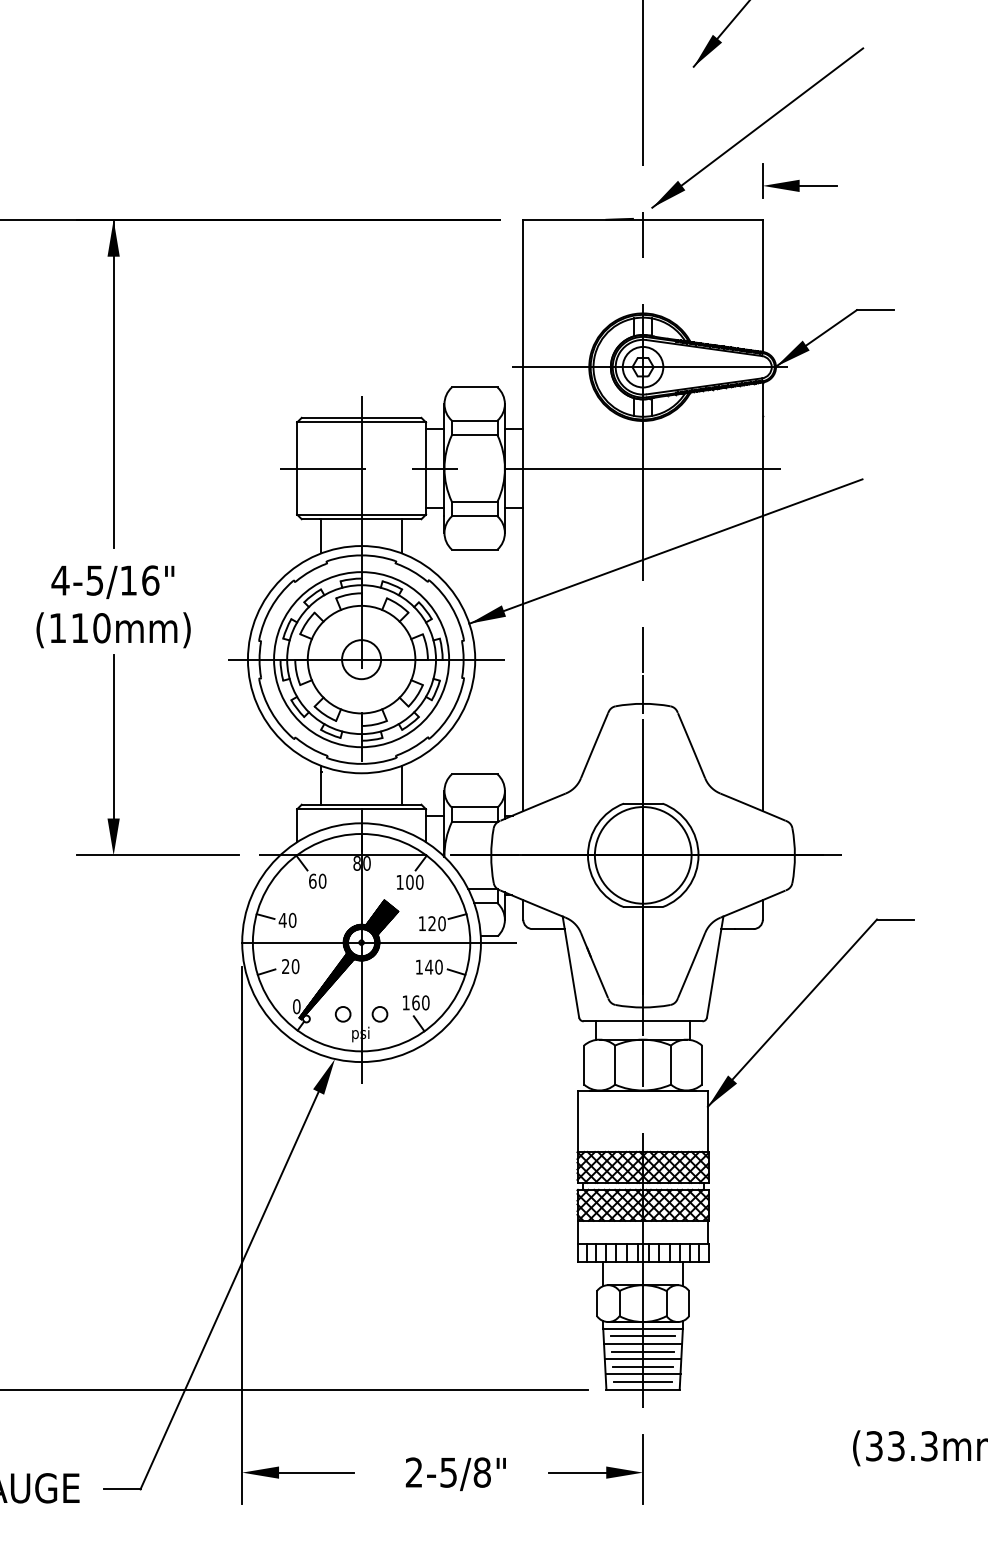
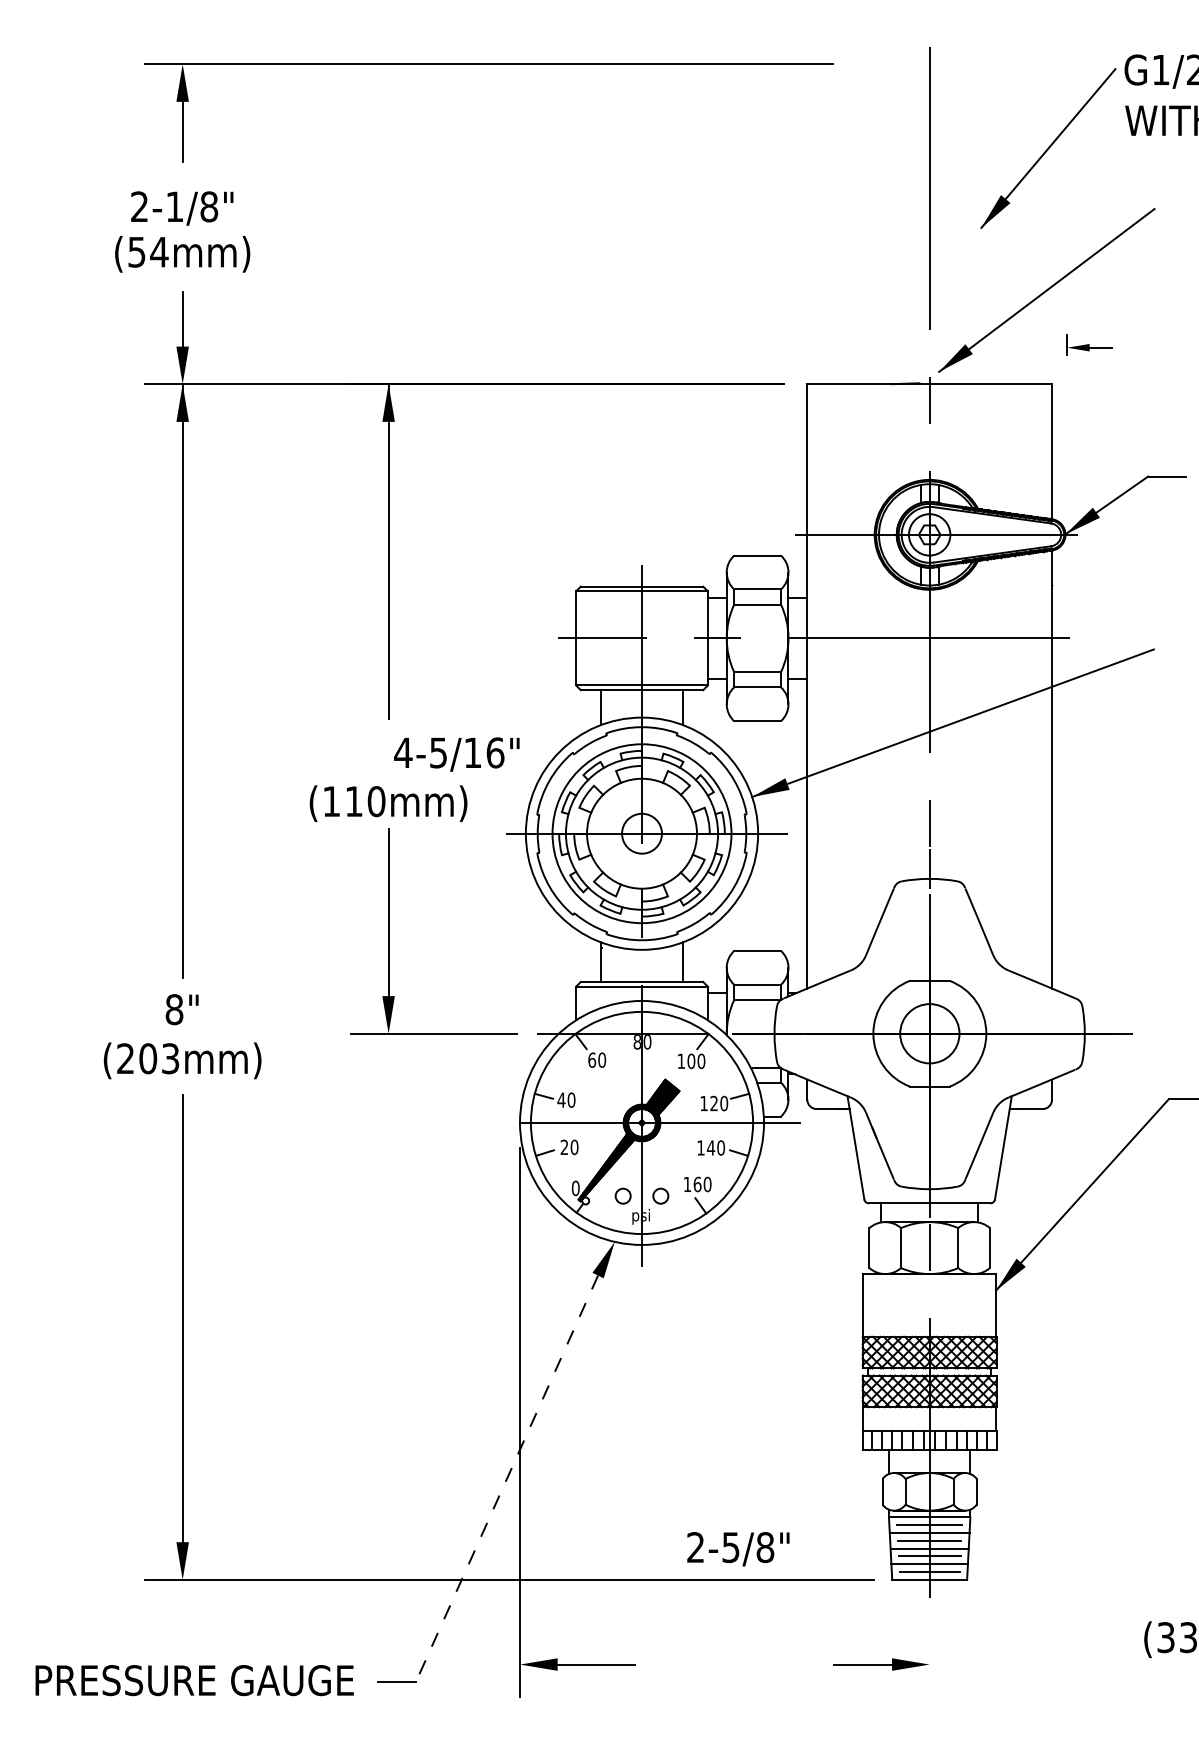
part: (799, 180) -> (1089, 344), size x0.6
text: (112, 582) -> (456, 754), moved
circle: (642, 855) -> (929, 1033), size x0.6
line: (229, 1290) -> (507, 1478), solid -> dashed
line: (642, 1469) -> (929, 1661), removed
text: (456, 1474) -> (738, 1549), moved

